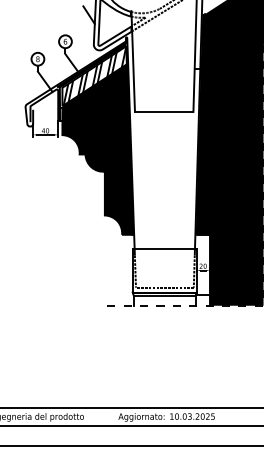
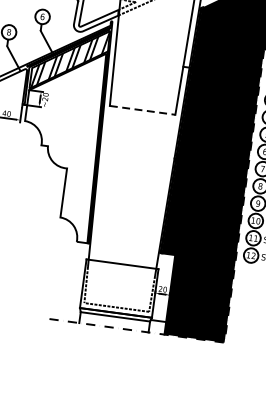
line: (164, 111) -> (143, 110), solid -> dashed
fill: (96, 150) -> (60, 143), removed

